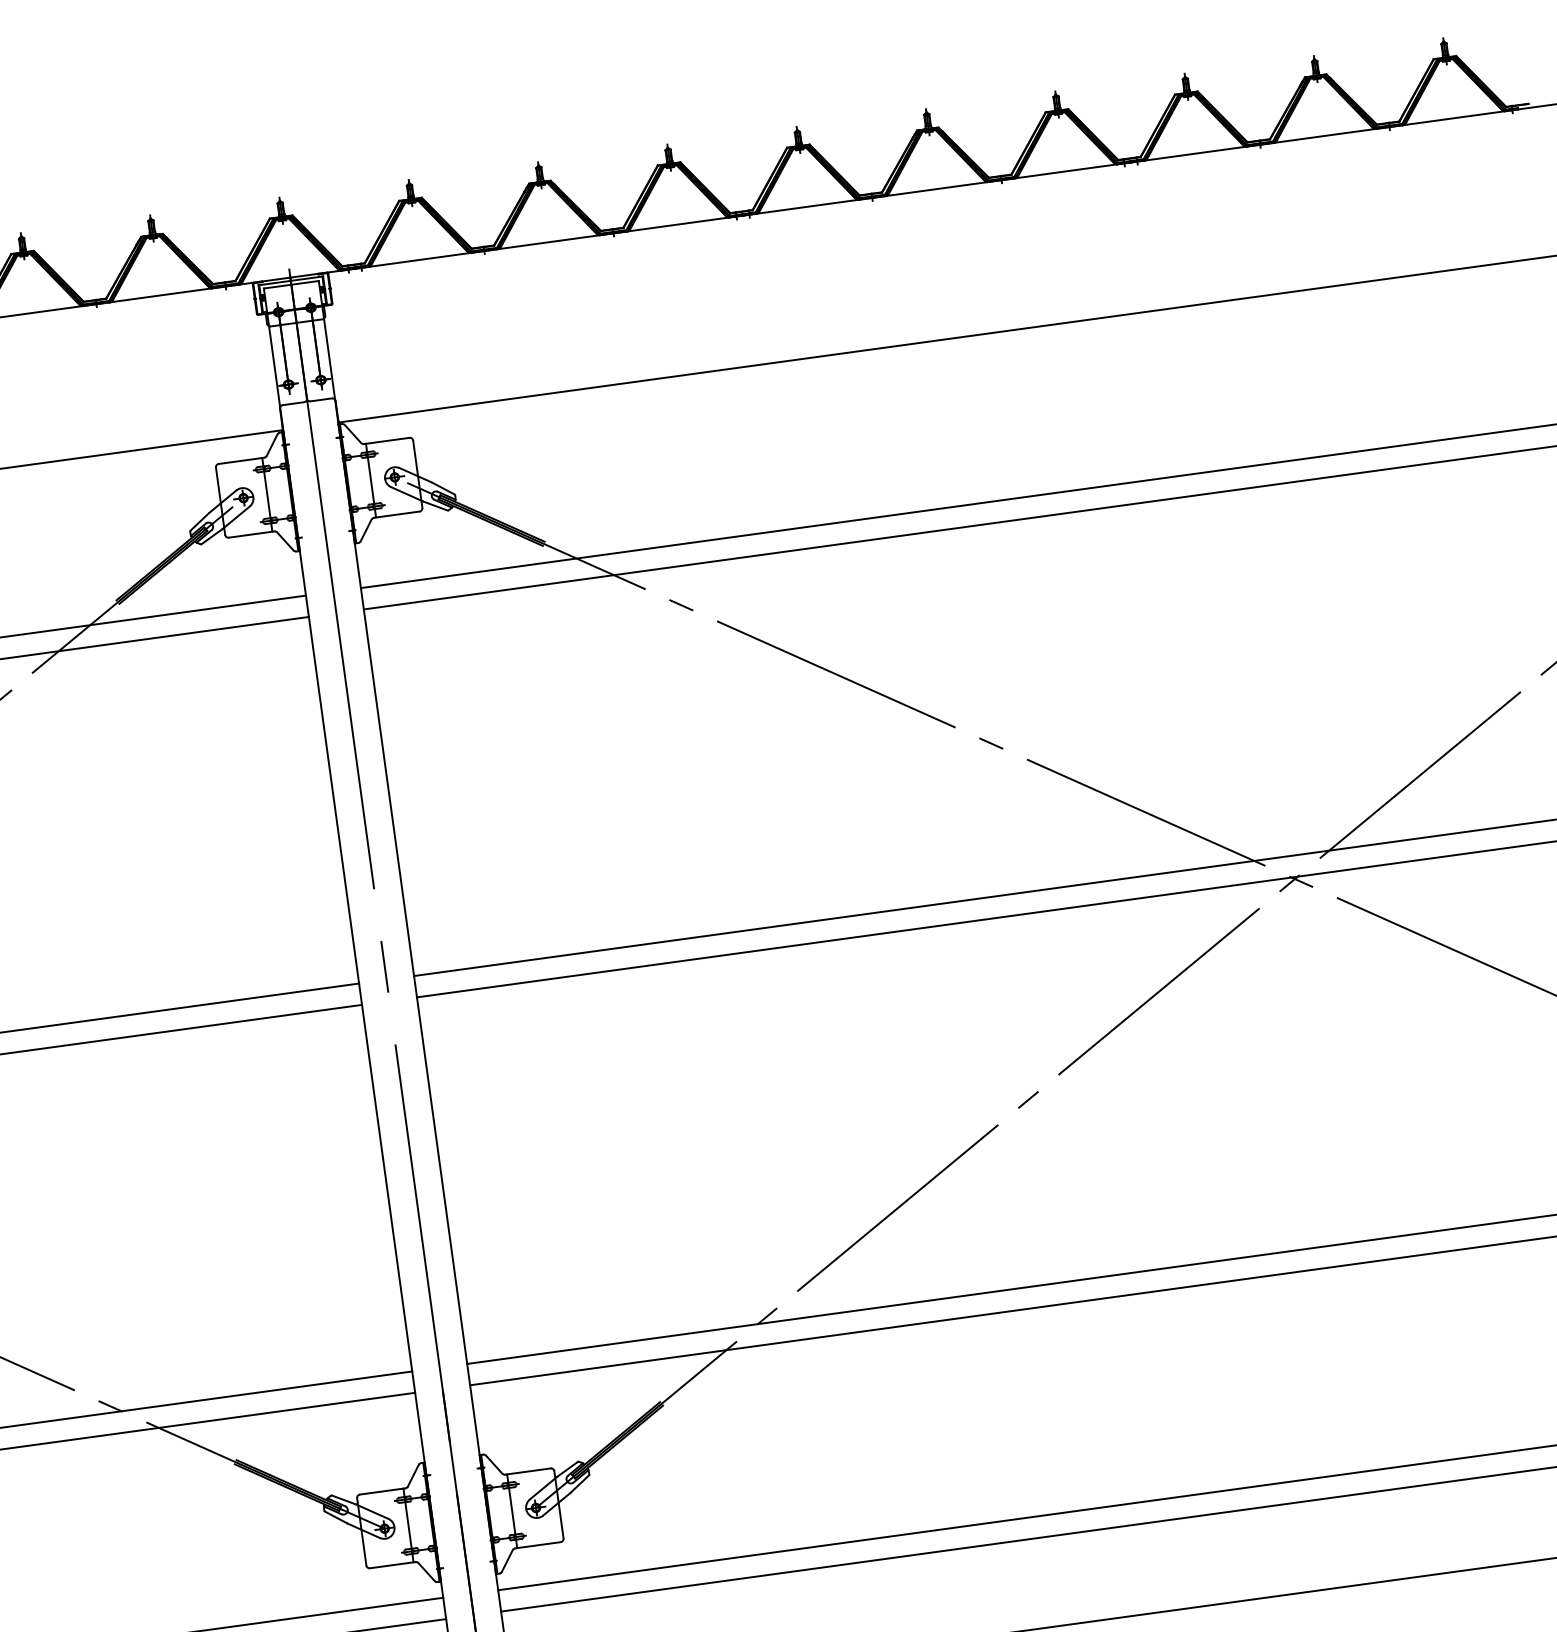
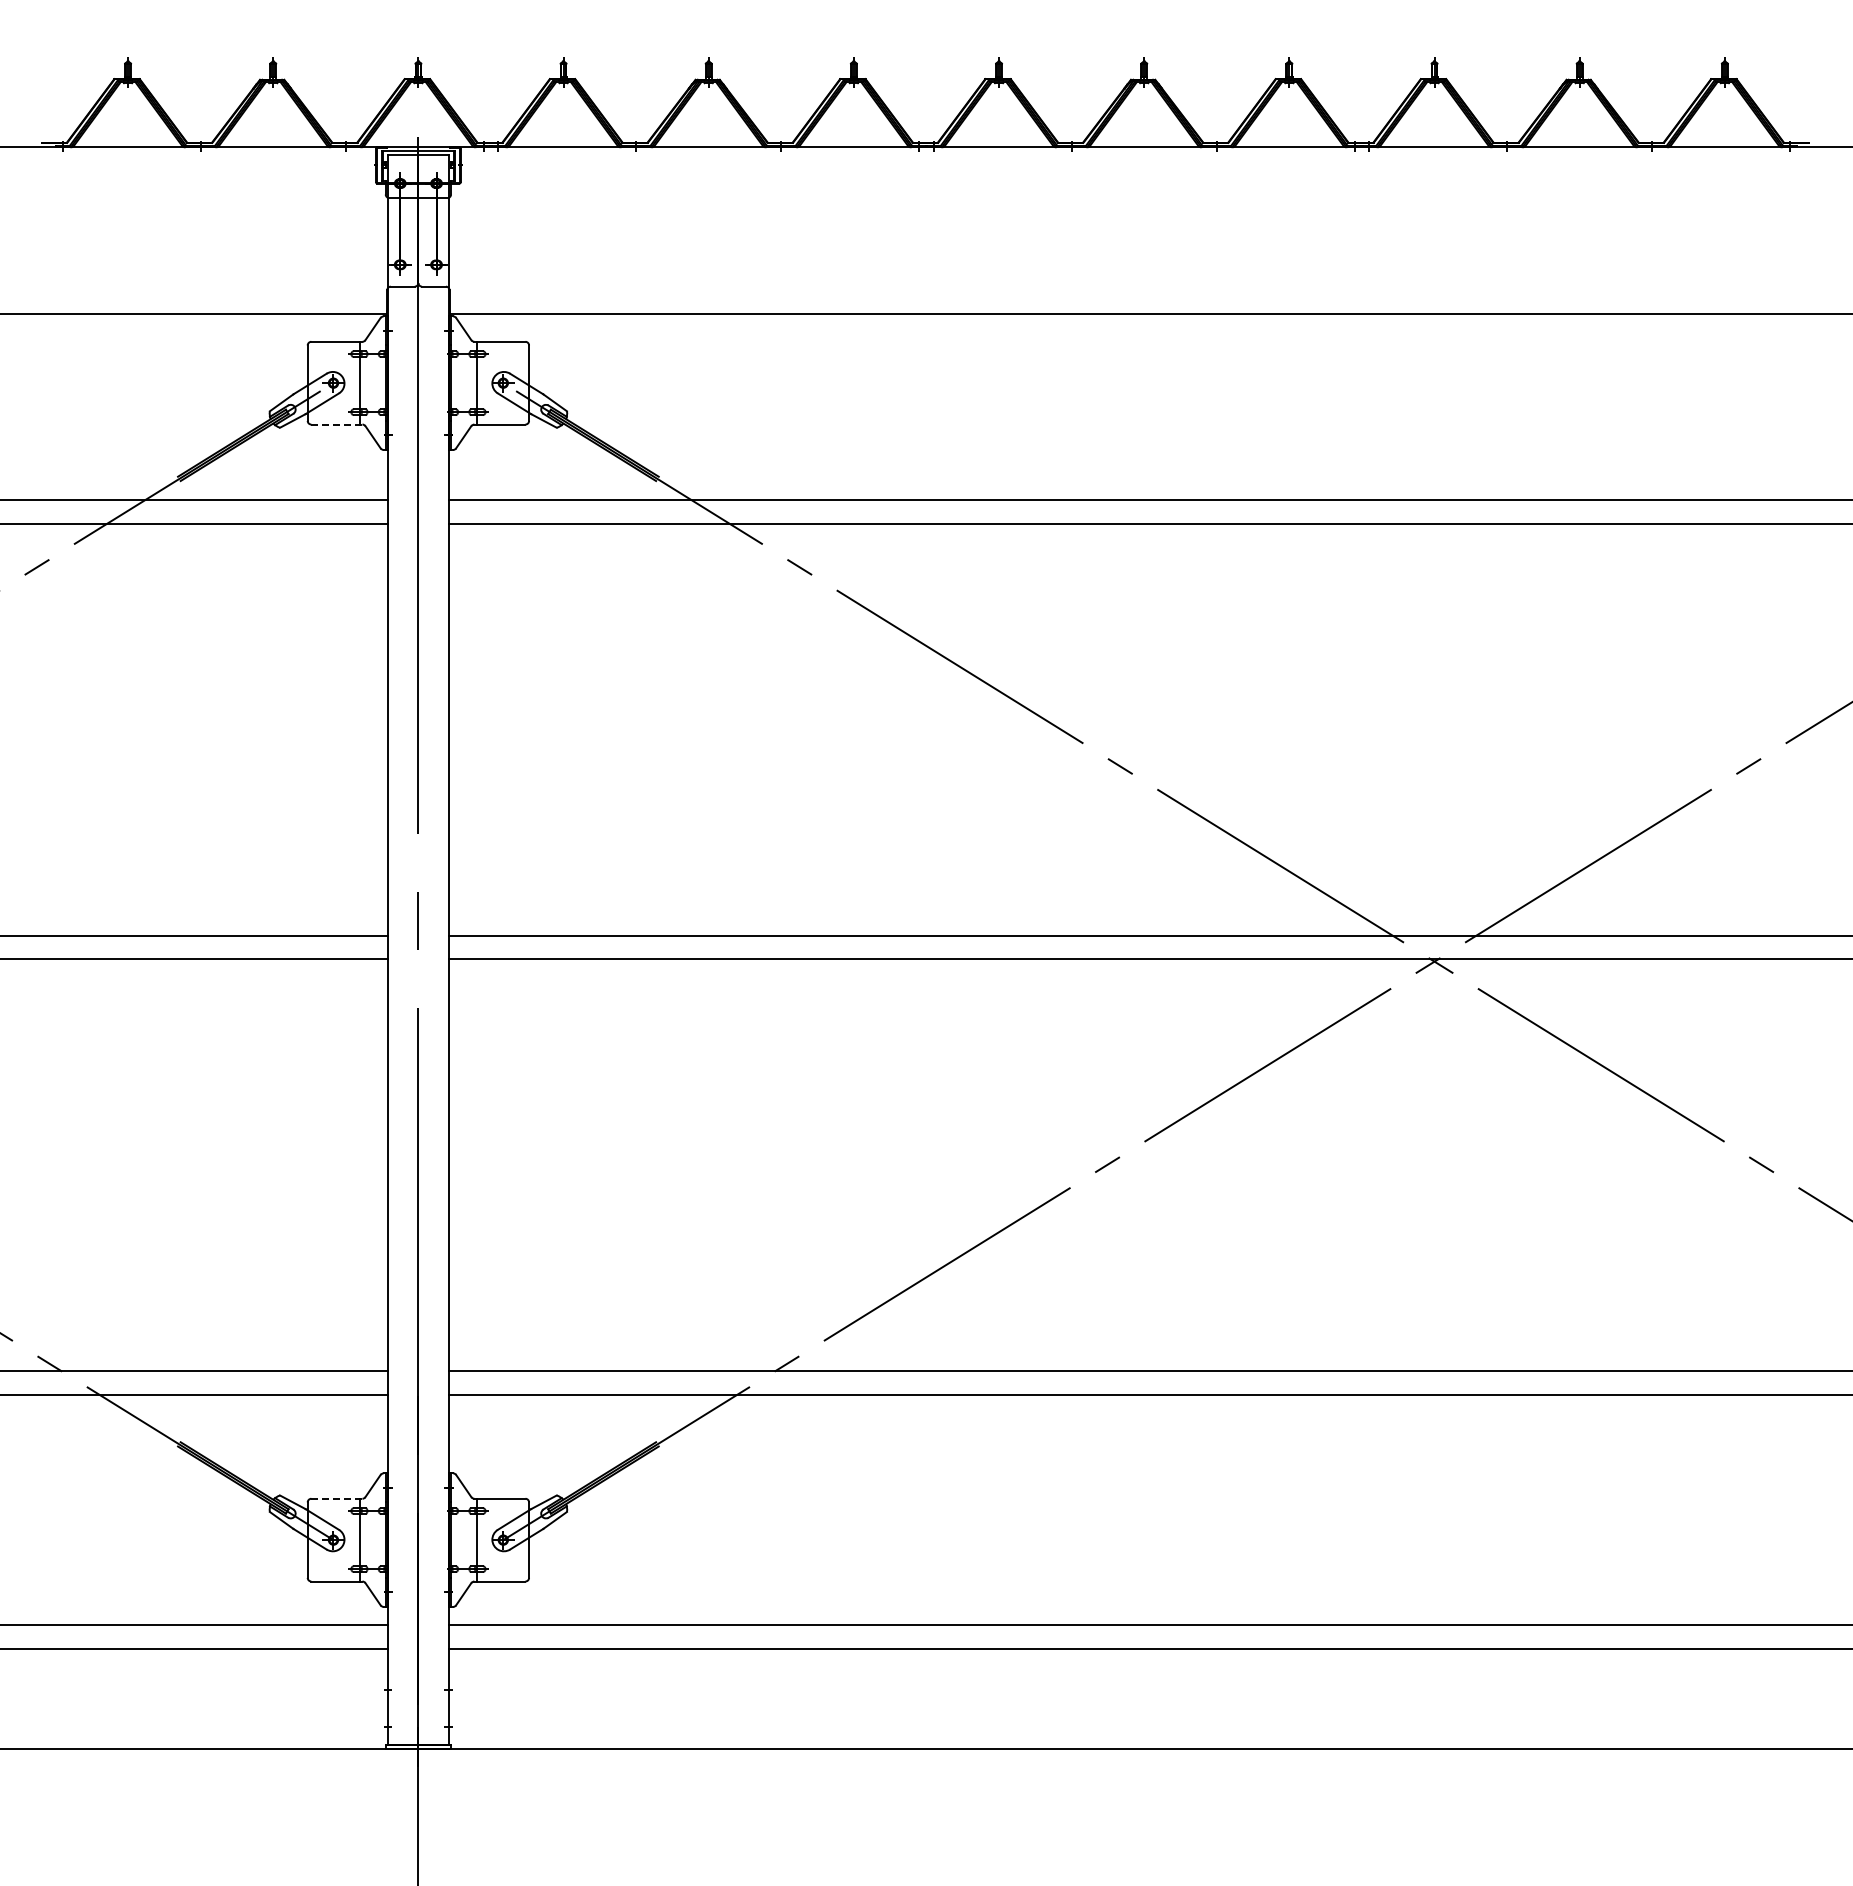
line: (251, 534) -> (336, 424), solid -> dashed
line: (382, 1491) -> (336, 1498), solid -> dashed

